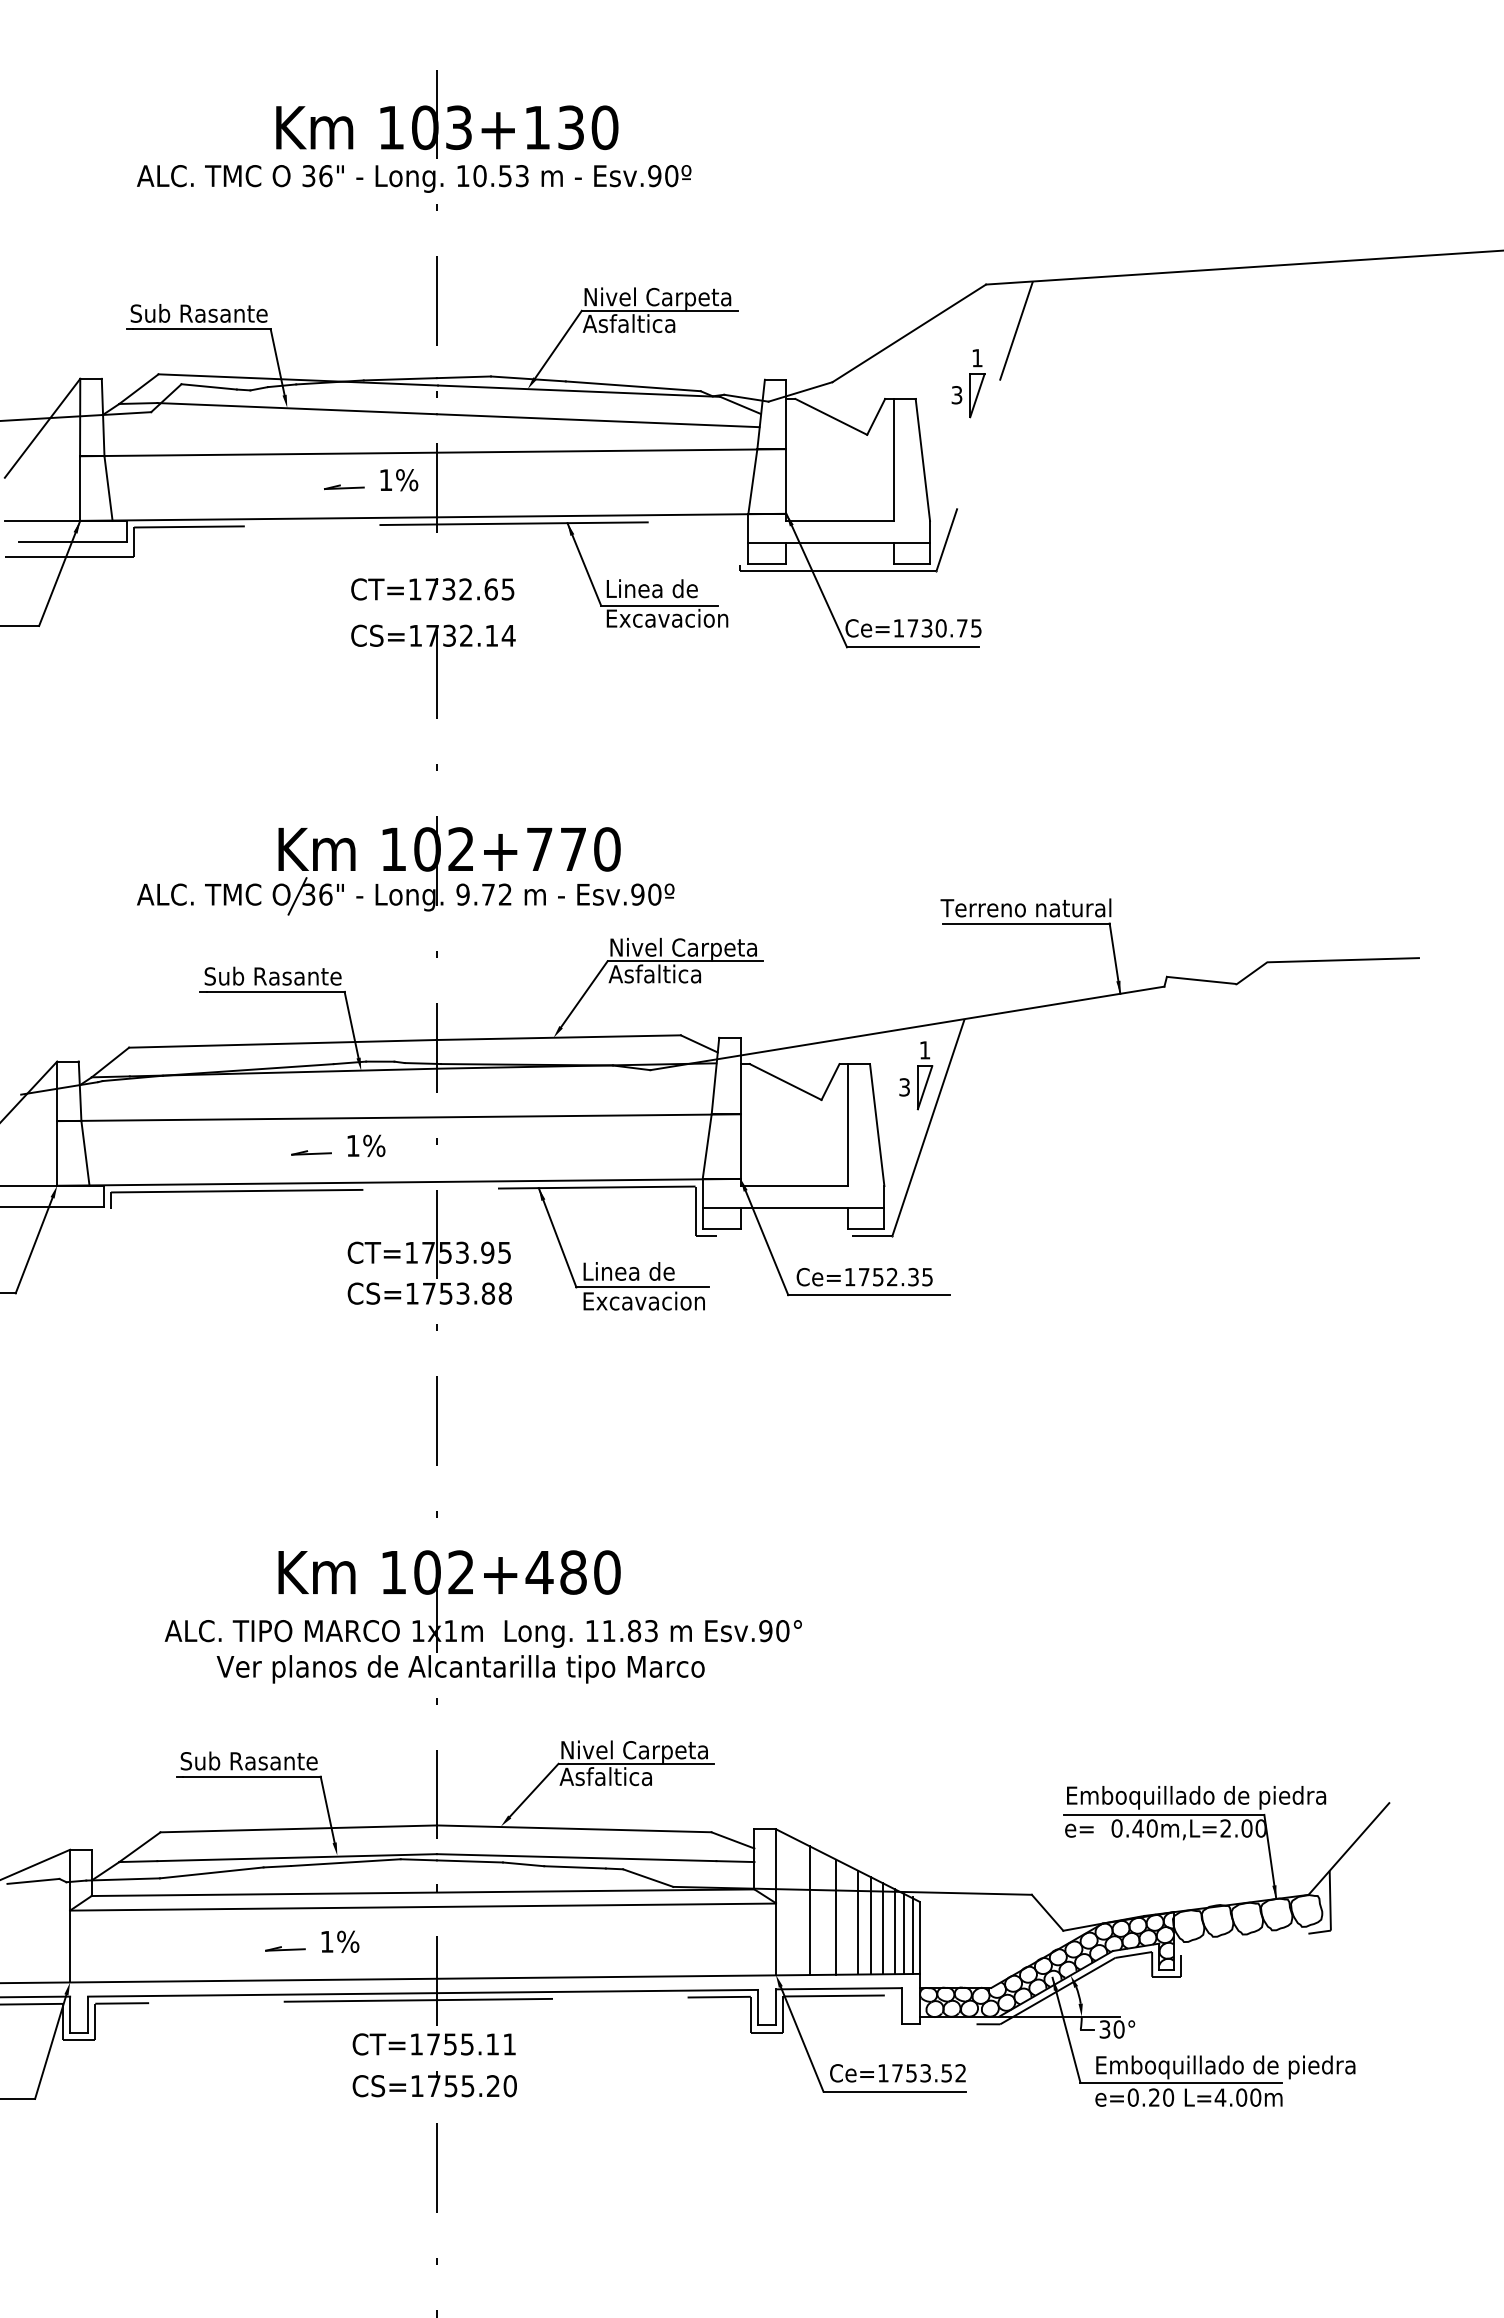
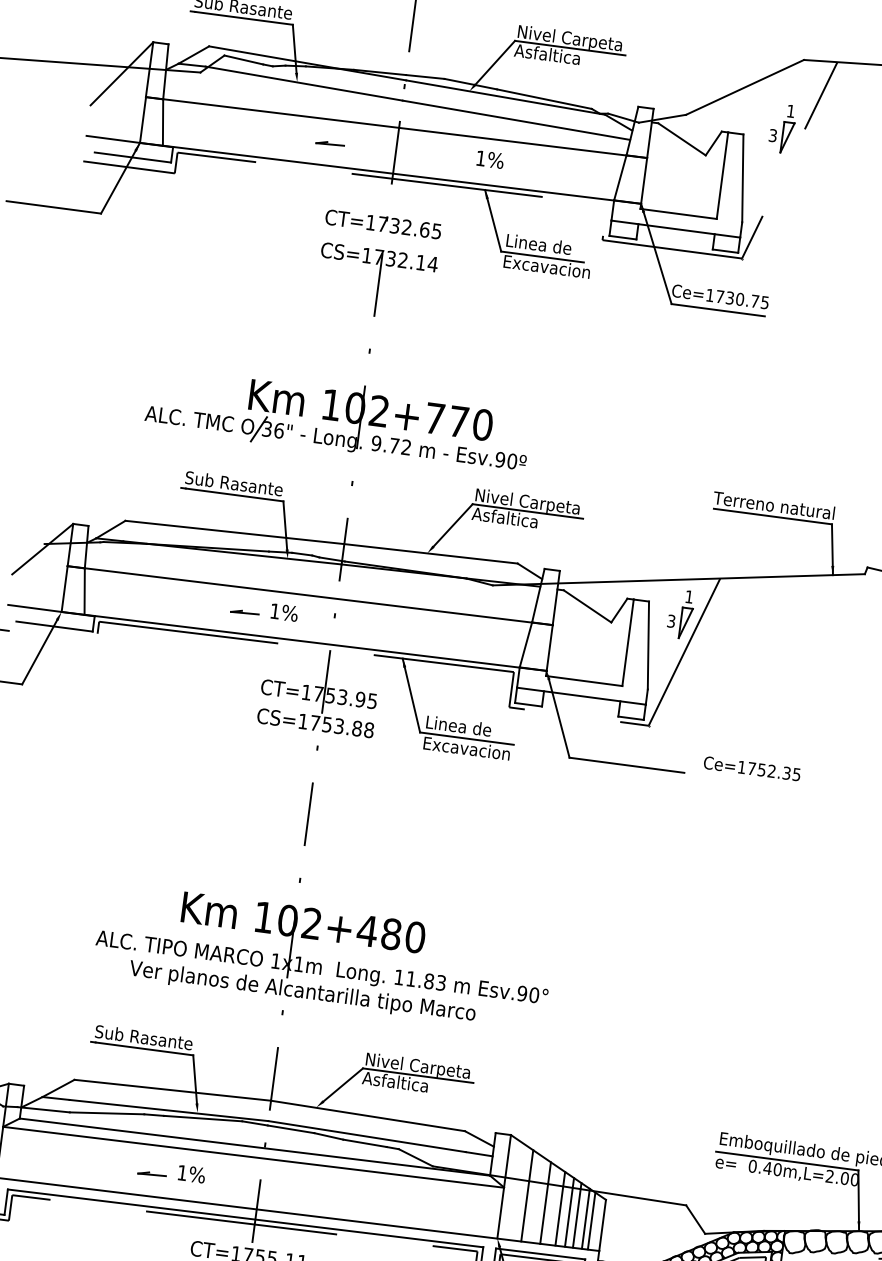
text: (399, 480) -> (490, 159), moved
text: (864, 1277) -> (752, 769), moved
line: (912, 1935) -> (597, 1223), removed

